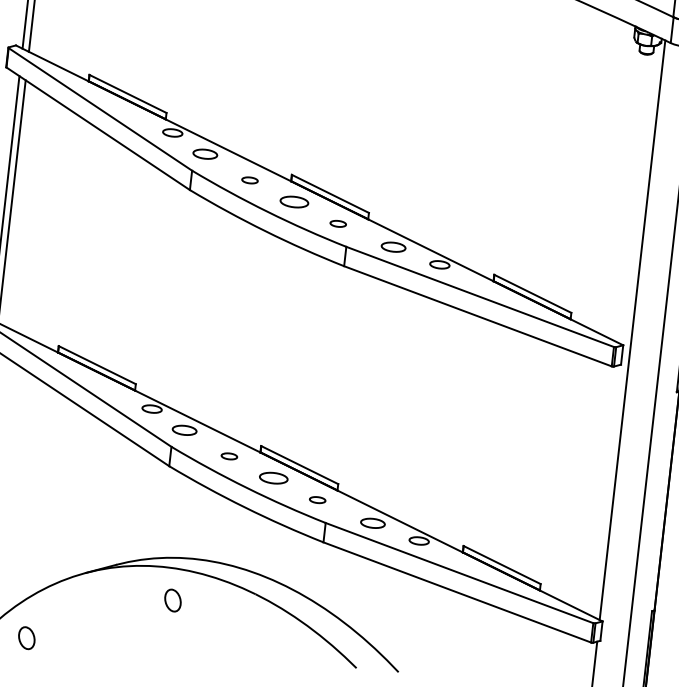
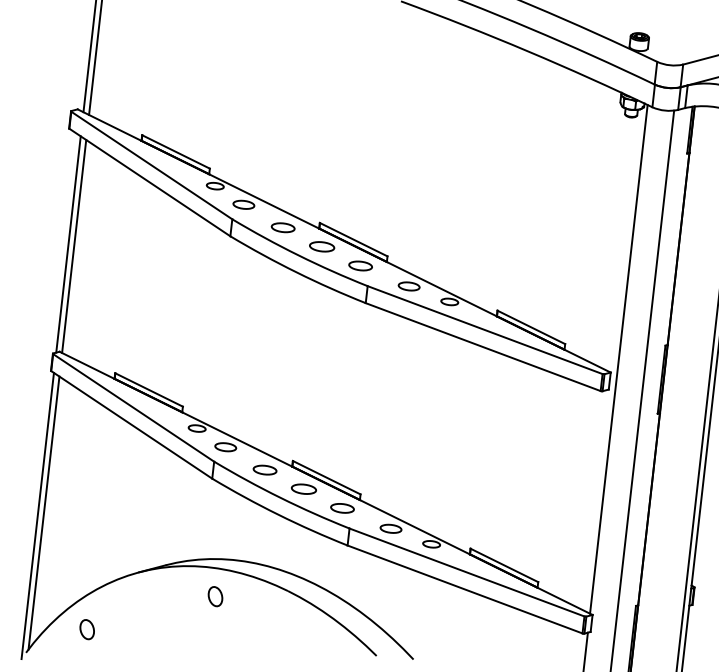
part: (249, 180) -> (282, 227), size x1.67
part: (338, 223) -> (360, 265), size x1.67
part: (228, 455) -> (264, 469), size x1.67
part: (317, 500) -> (342, 508), size x1.67

